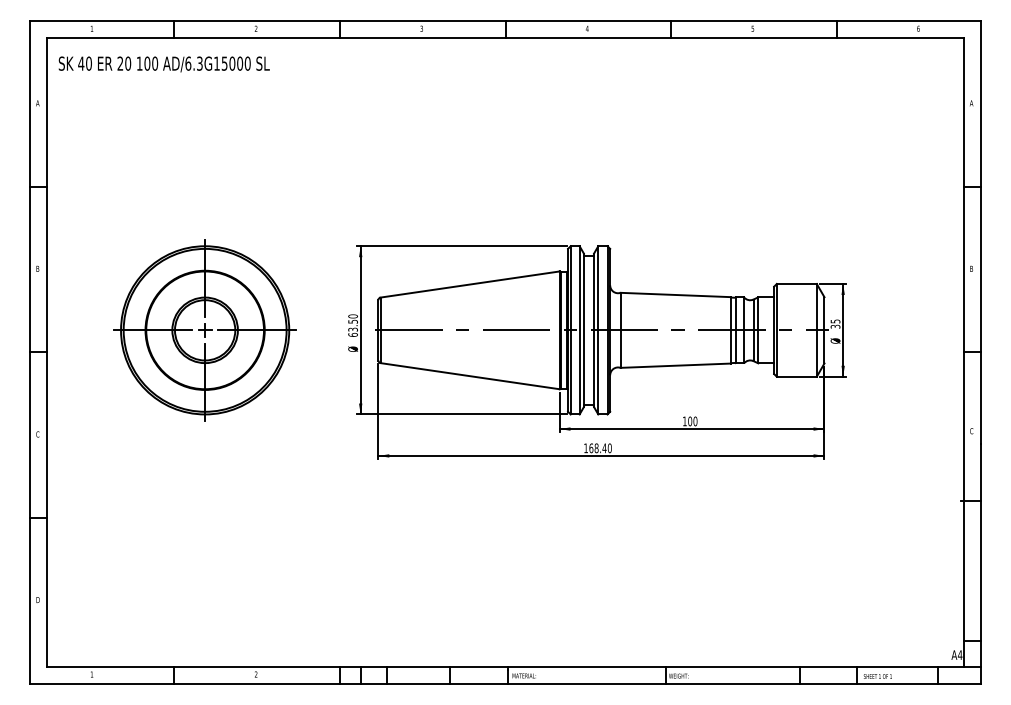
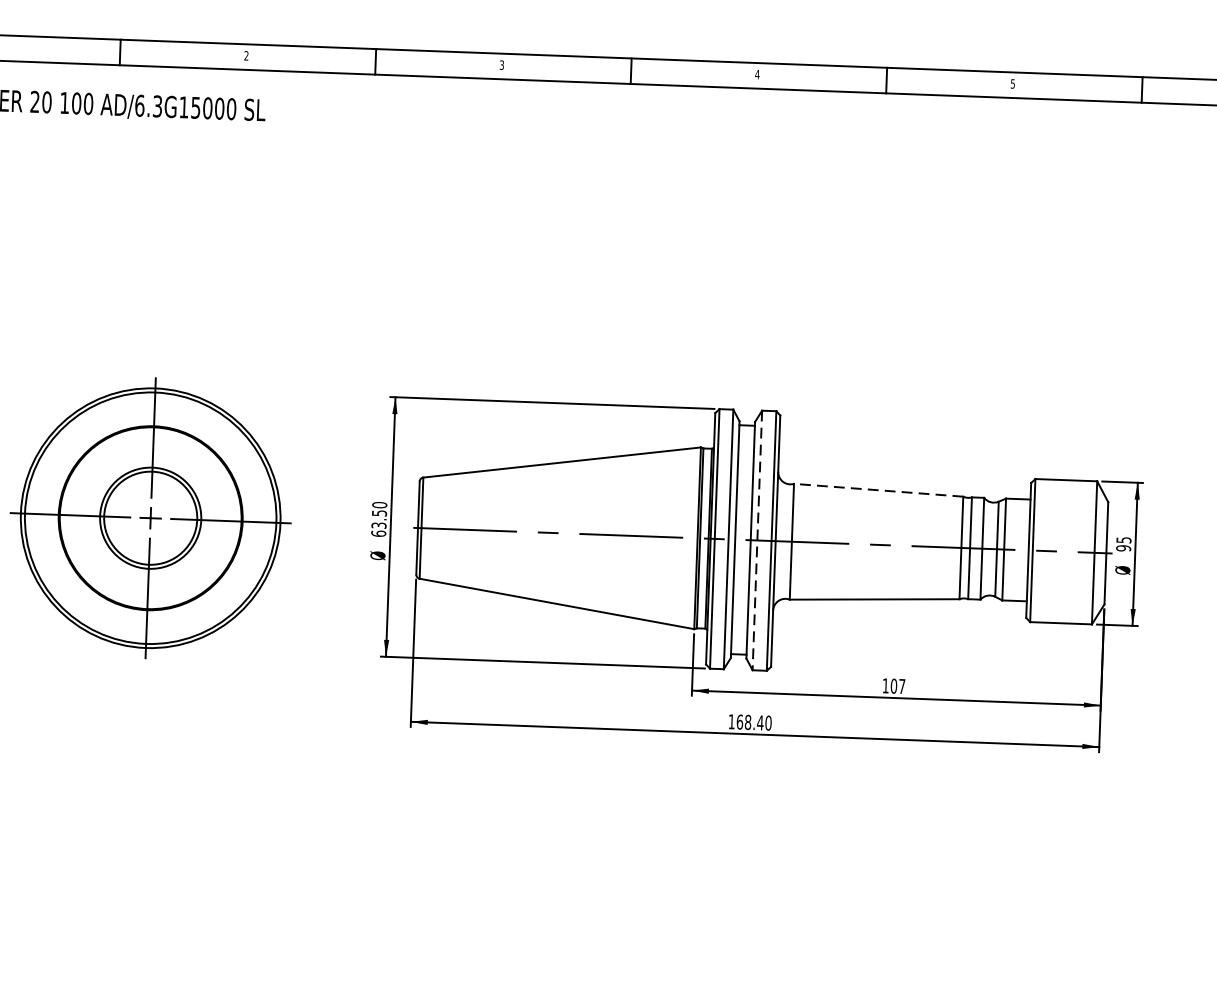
line: (675, 294) -> (878, 489), solid -> dashed
text: (835, 326) -> (1123, 547), 35 -> 95
line: (598, 330) -> (757, 540), solid -> dashed
text: (695, 421) -> (902, 686), 100 -> 107

